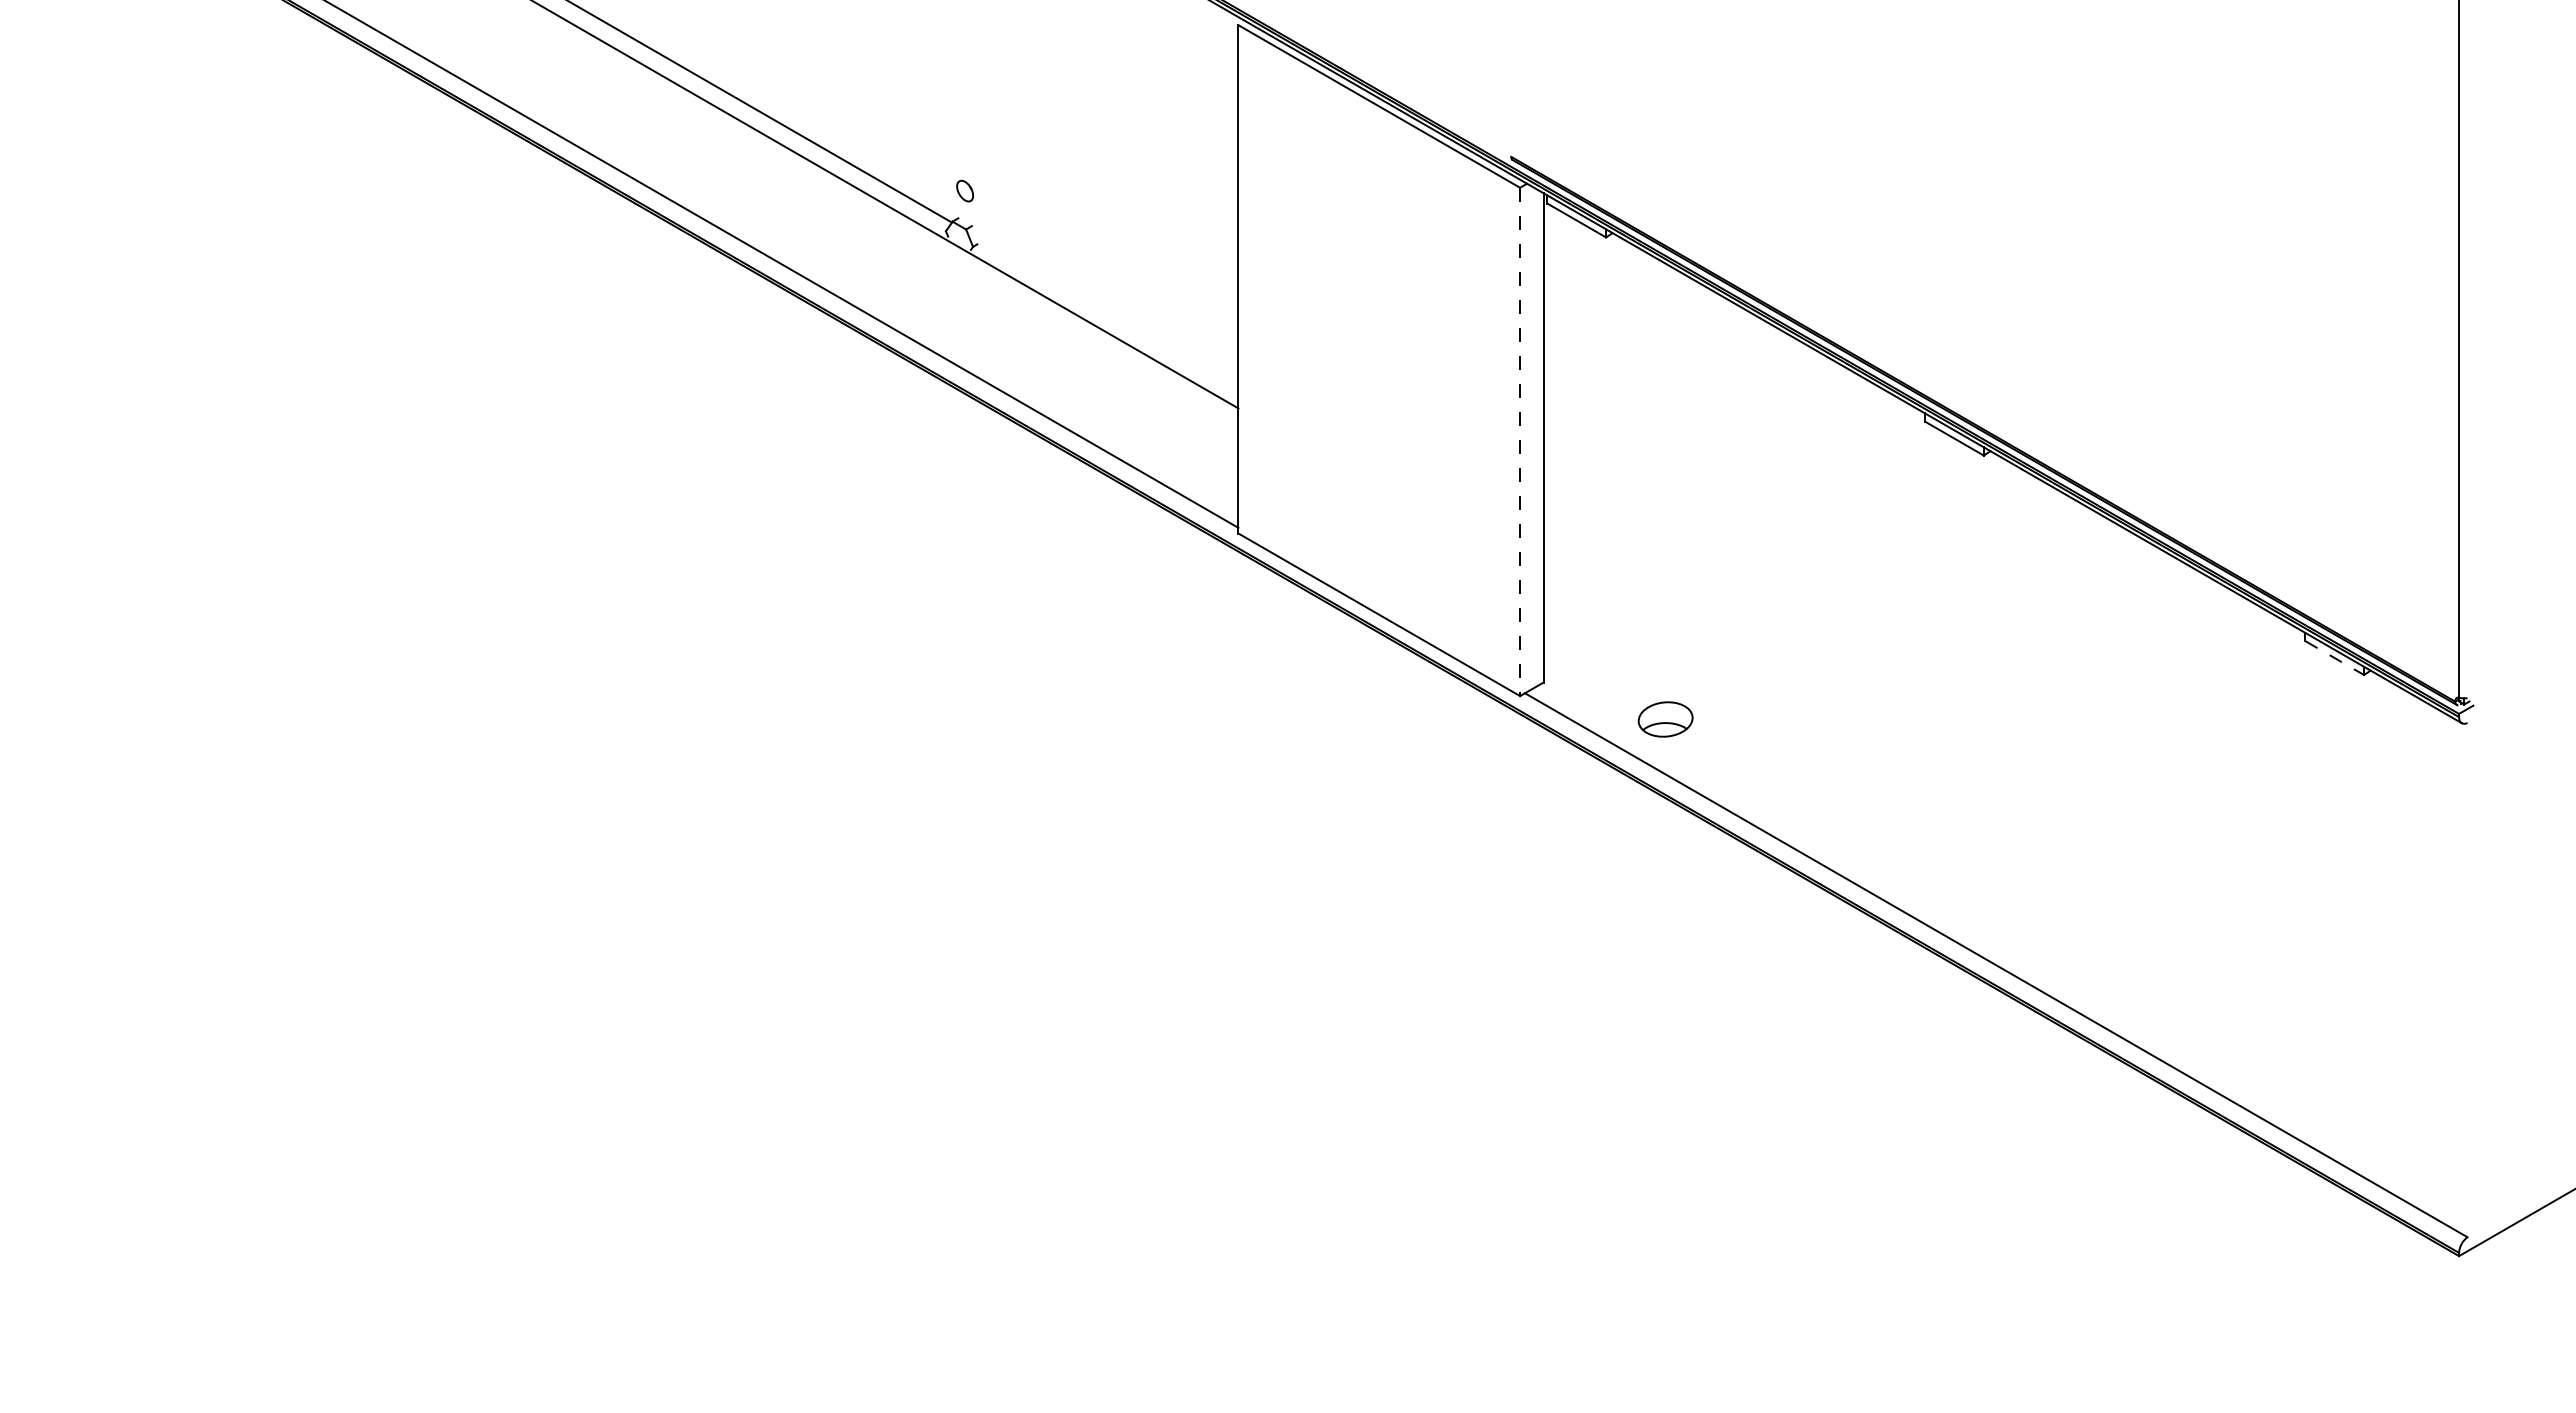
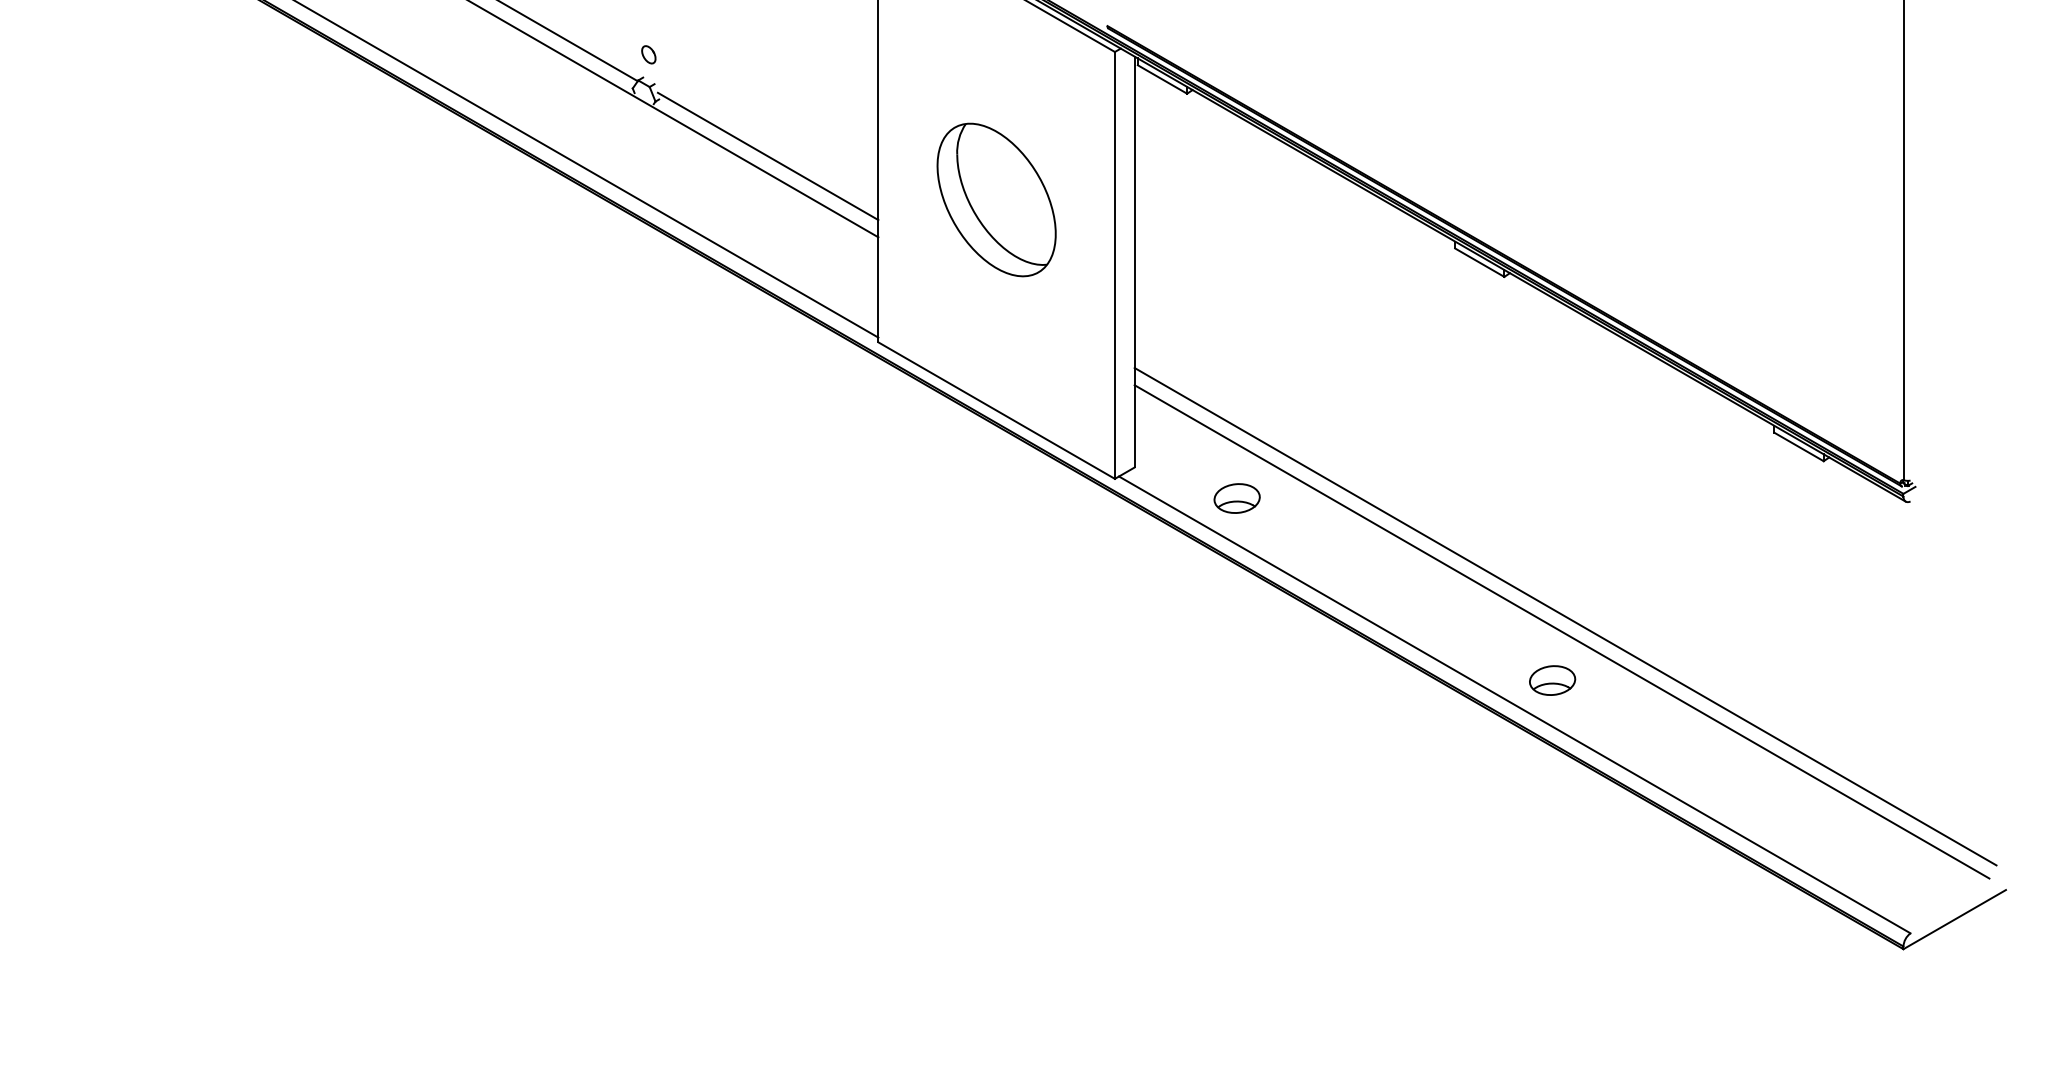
line: (1106, 311) -> (767, 155), added
part: (1379, 363) -> (996, 199), added
line: (1520, 442) -> (1115, 265), dashed -> solid
line: (2334, 658) -> (1798, 447), dashed -> solid
line: (2056, 860) -> (1565, 616), added
line: (2052, 878) -> (1562, 632), added
part: (2041, 936) -> (1552, 680), added

